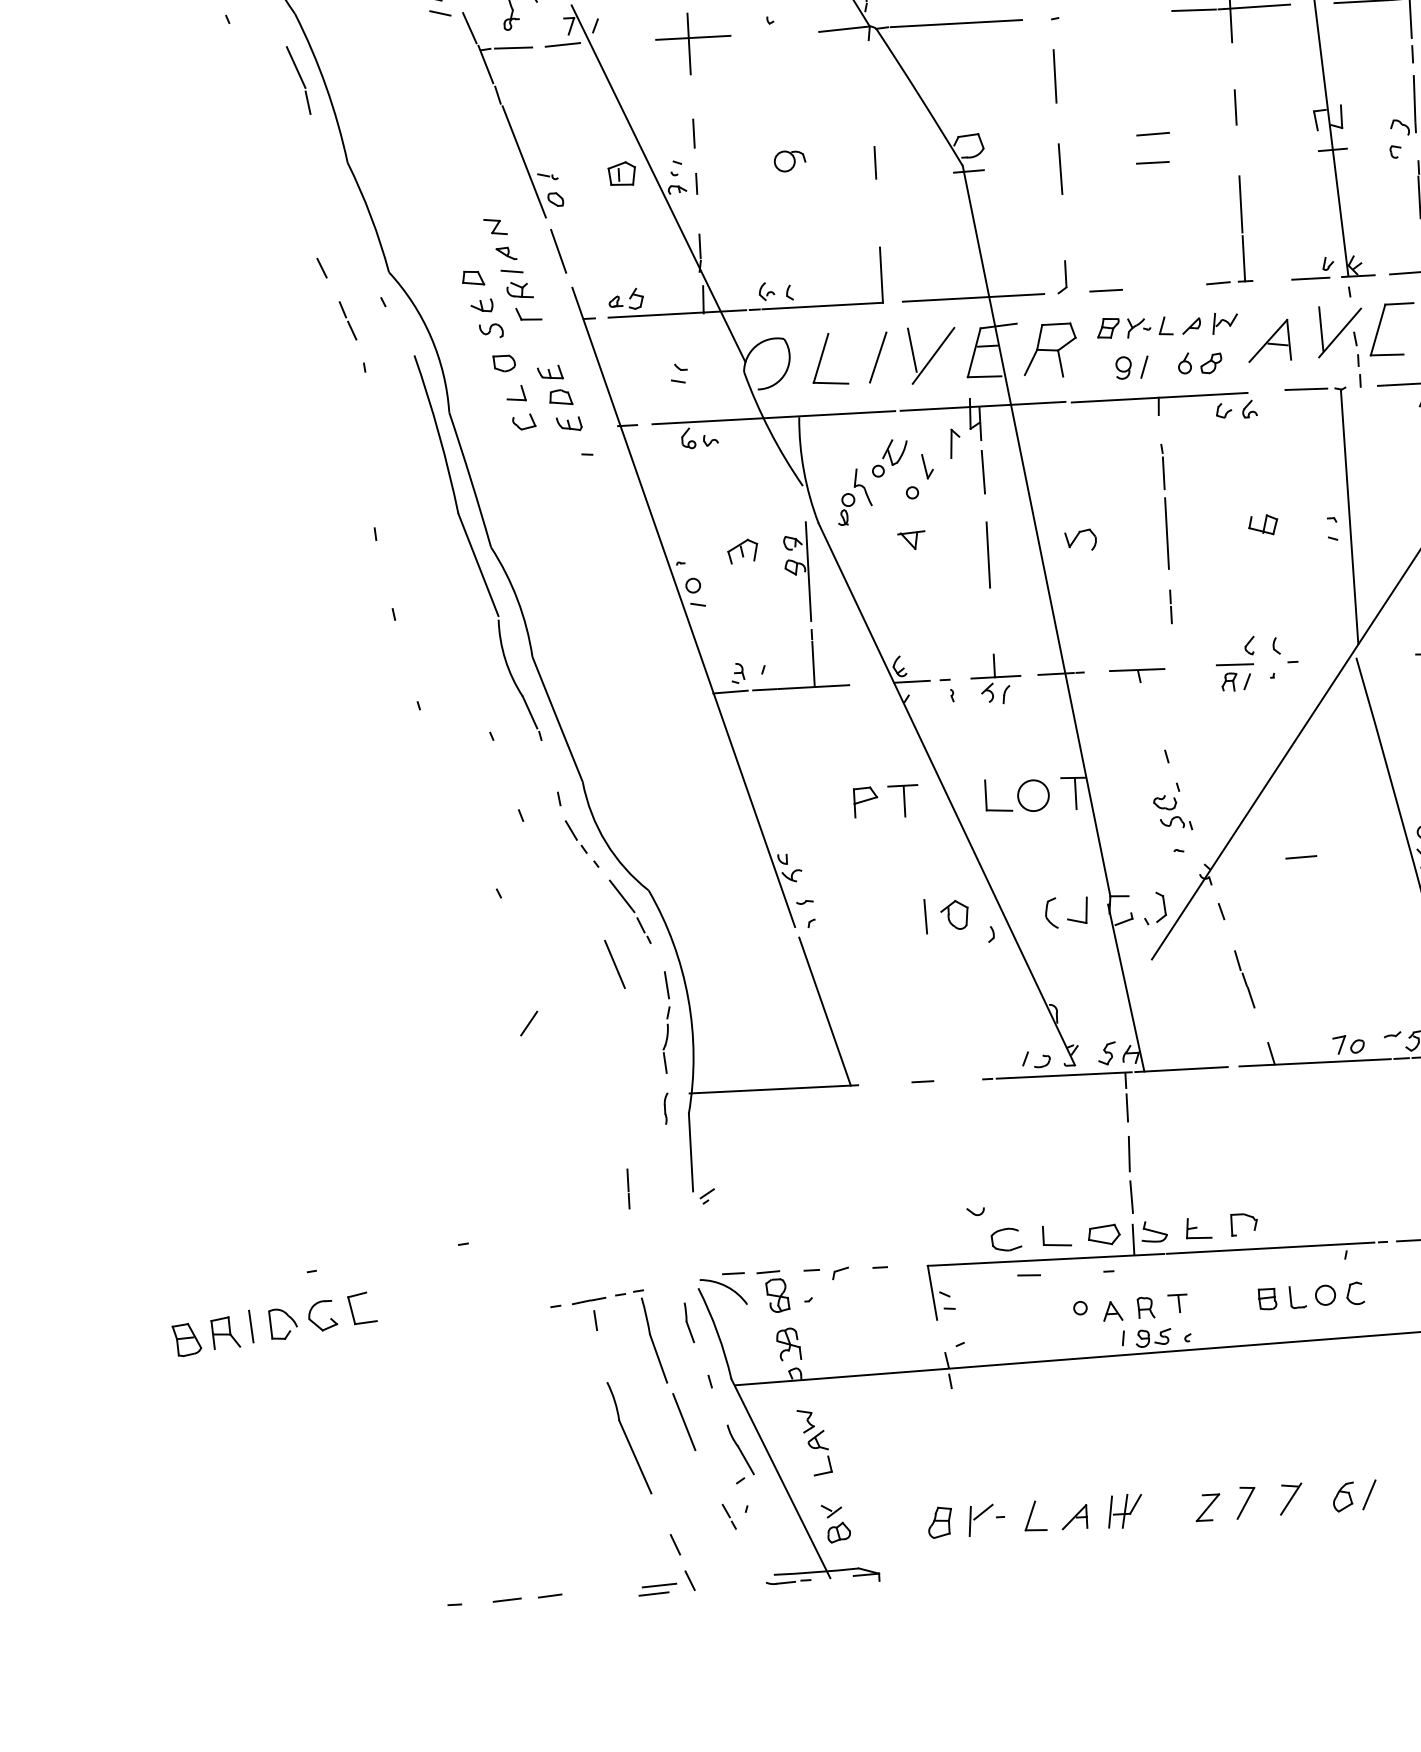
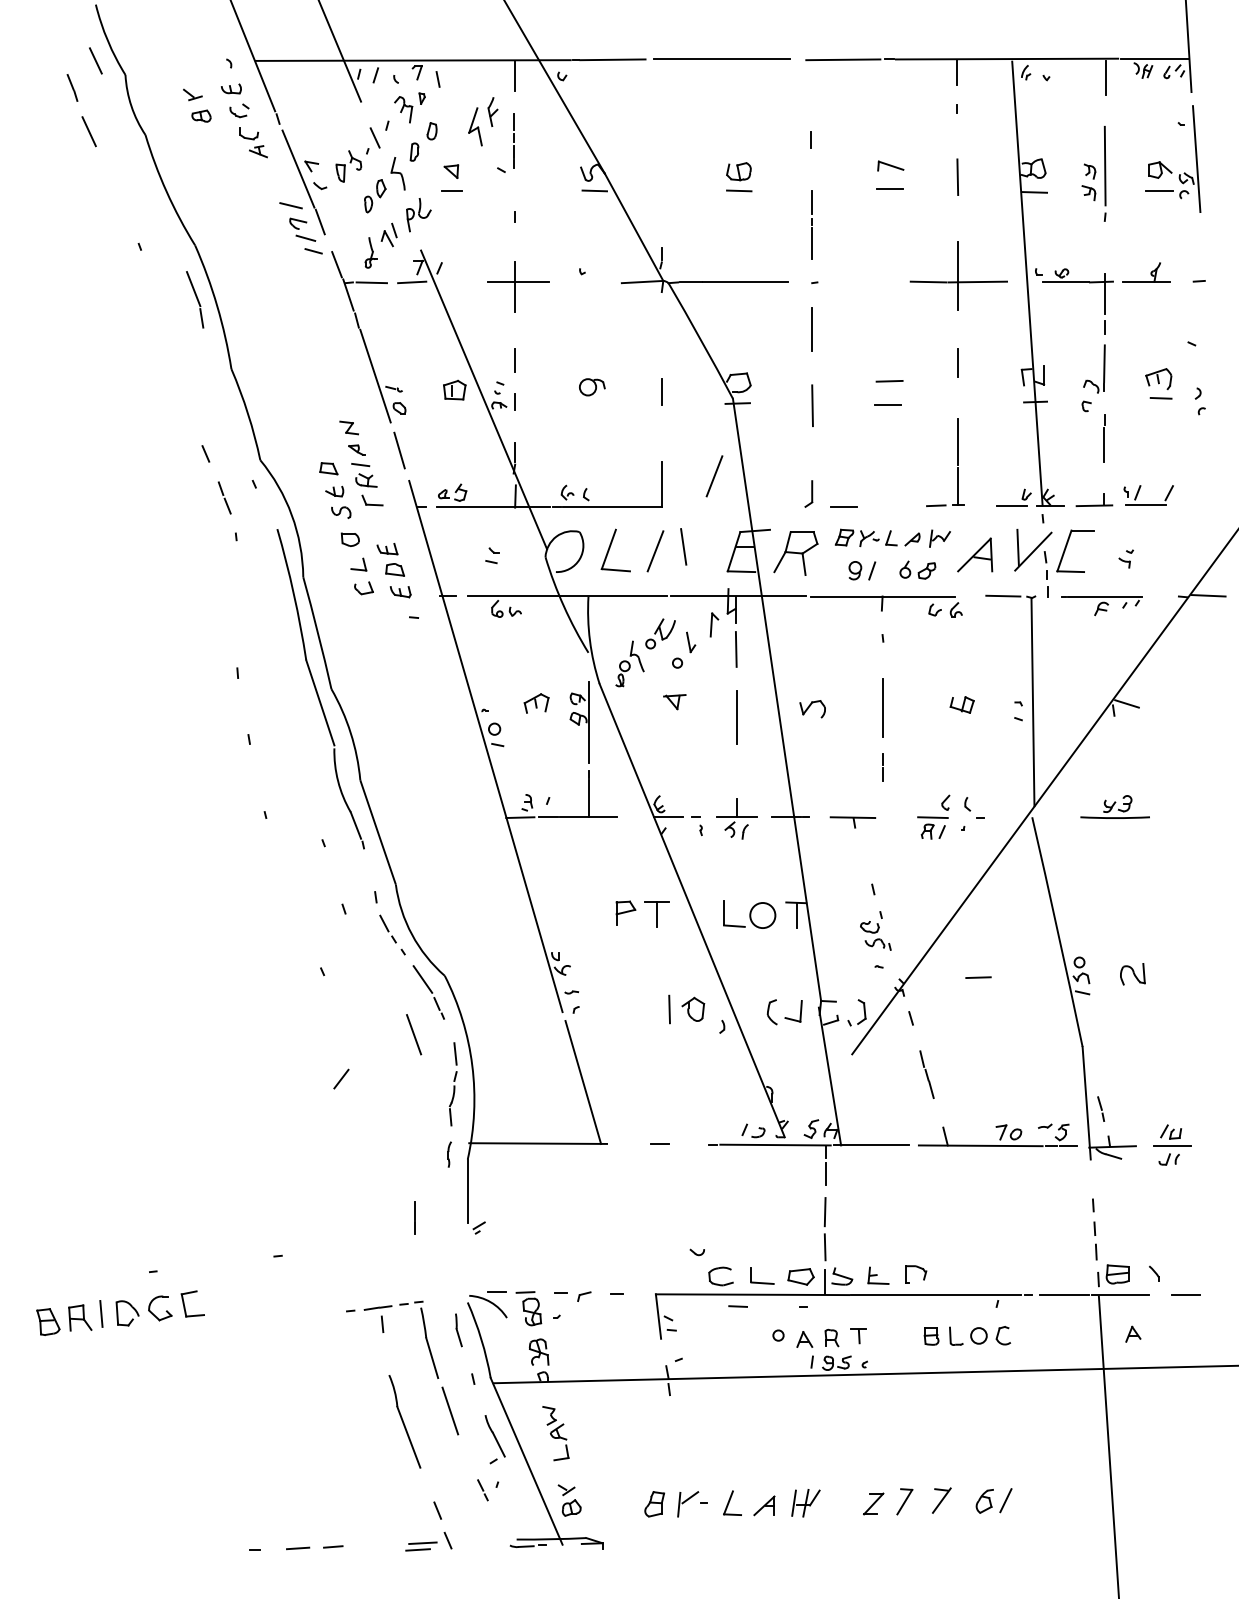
line: (945, 262) -> (714, 476), added
line: (972, 297) -> (735, 506), removed
line: (933, 356) -> (700, 552), removed
line: (1163, 473) -> (883, 658), removed

